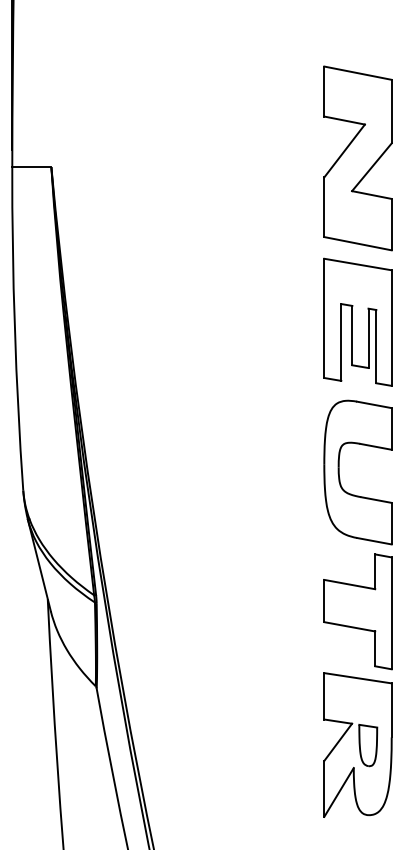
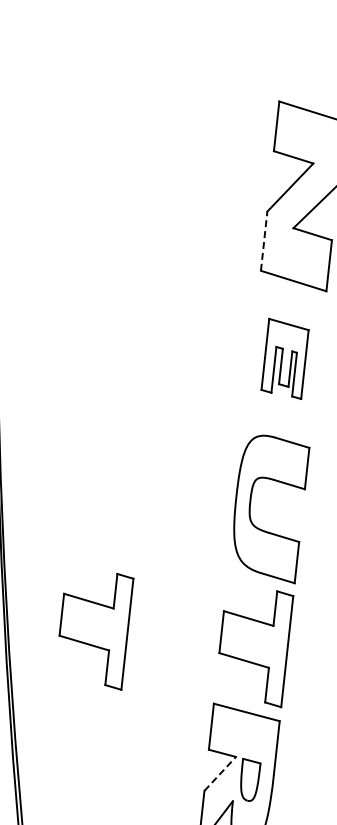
line: (324, 207) -> (264, 241), solid -> dashed
part: (357, 321) -> (284, 358), size x0.6
part: (196, 611) -> (93, 628), added
line: (338, 741) -> (220, 773), solid -> dashed

